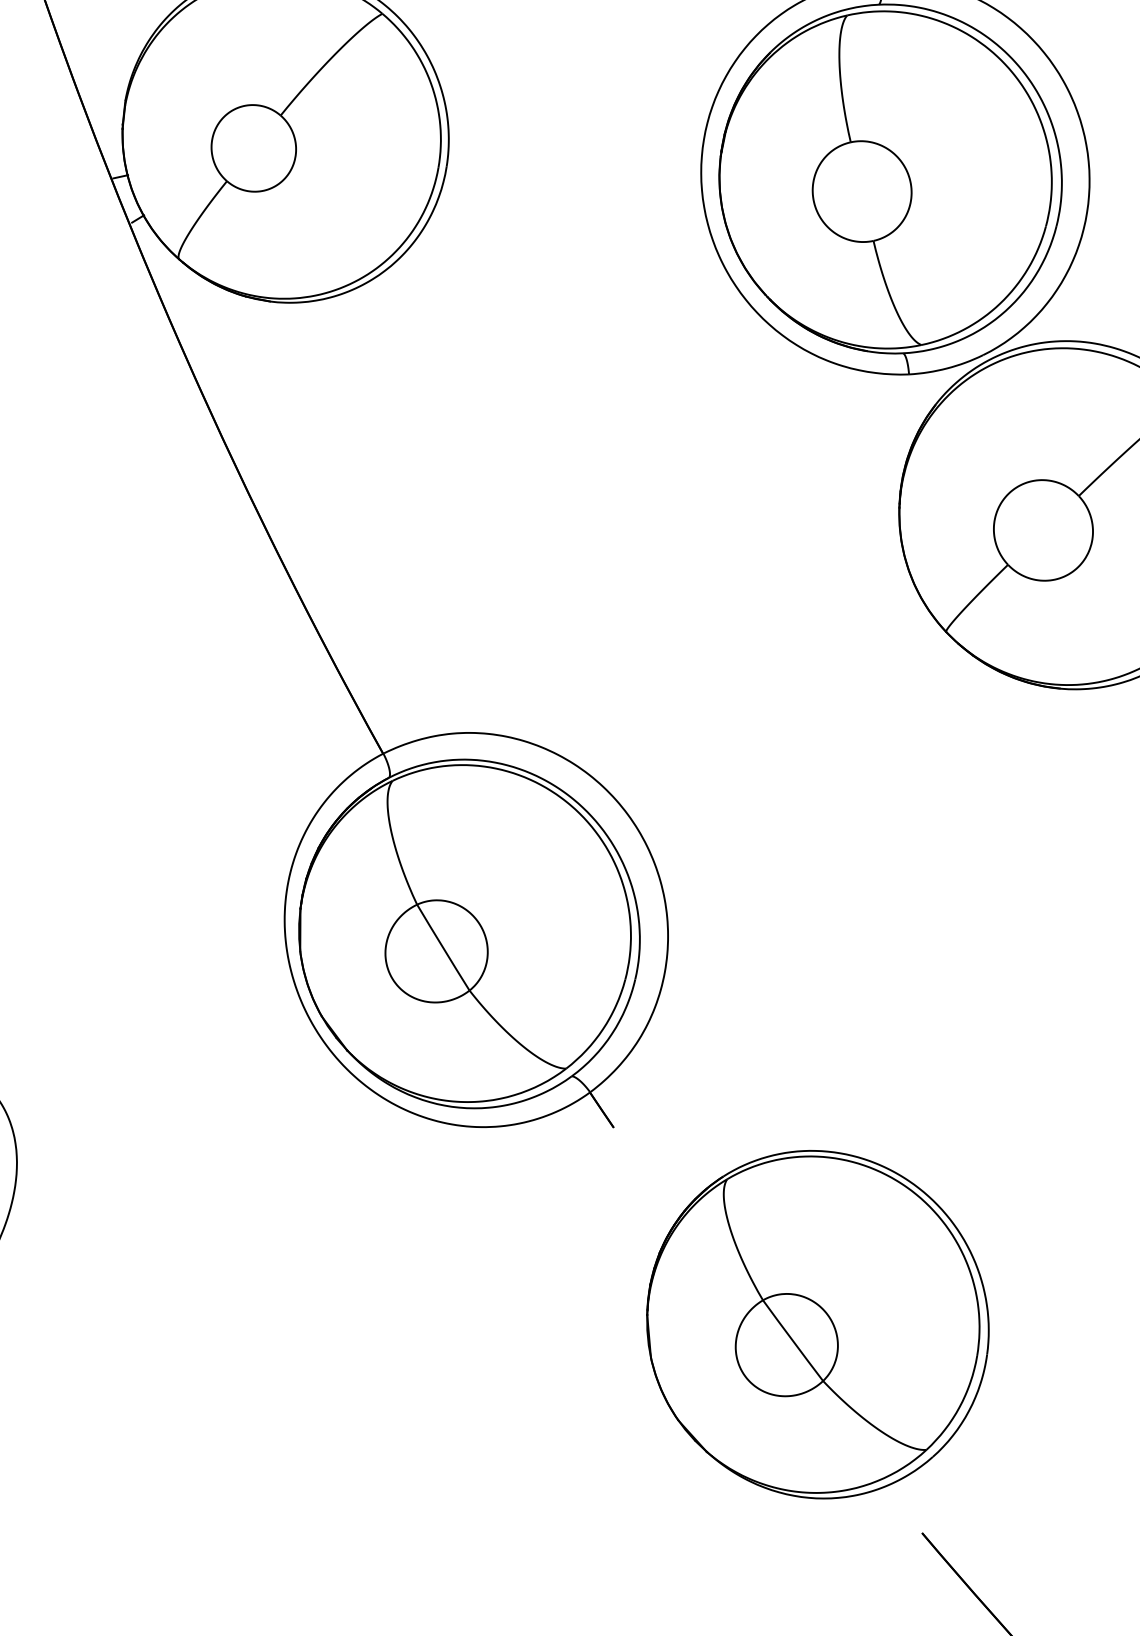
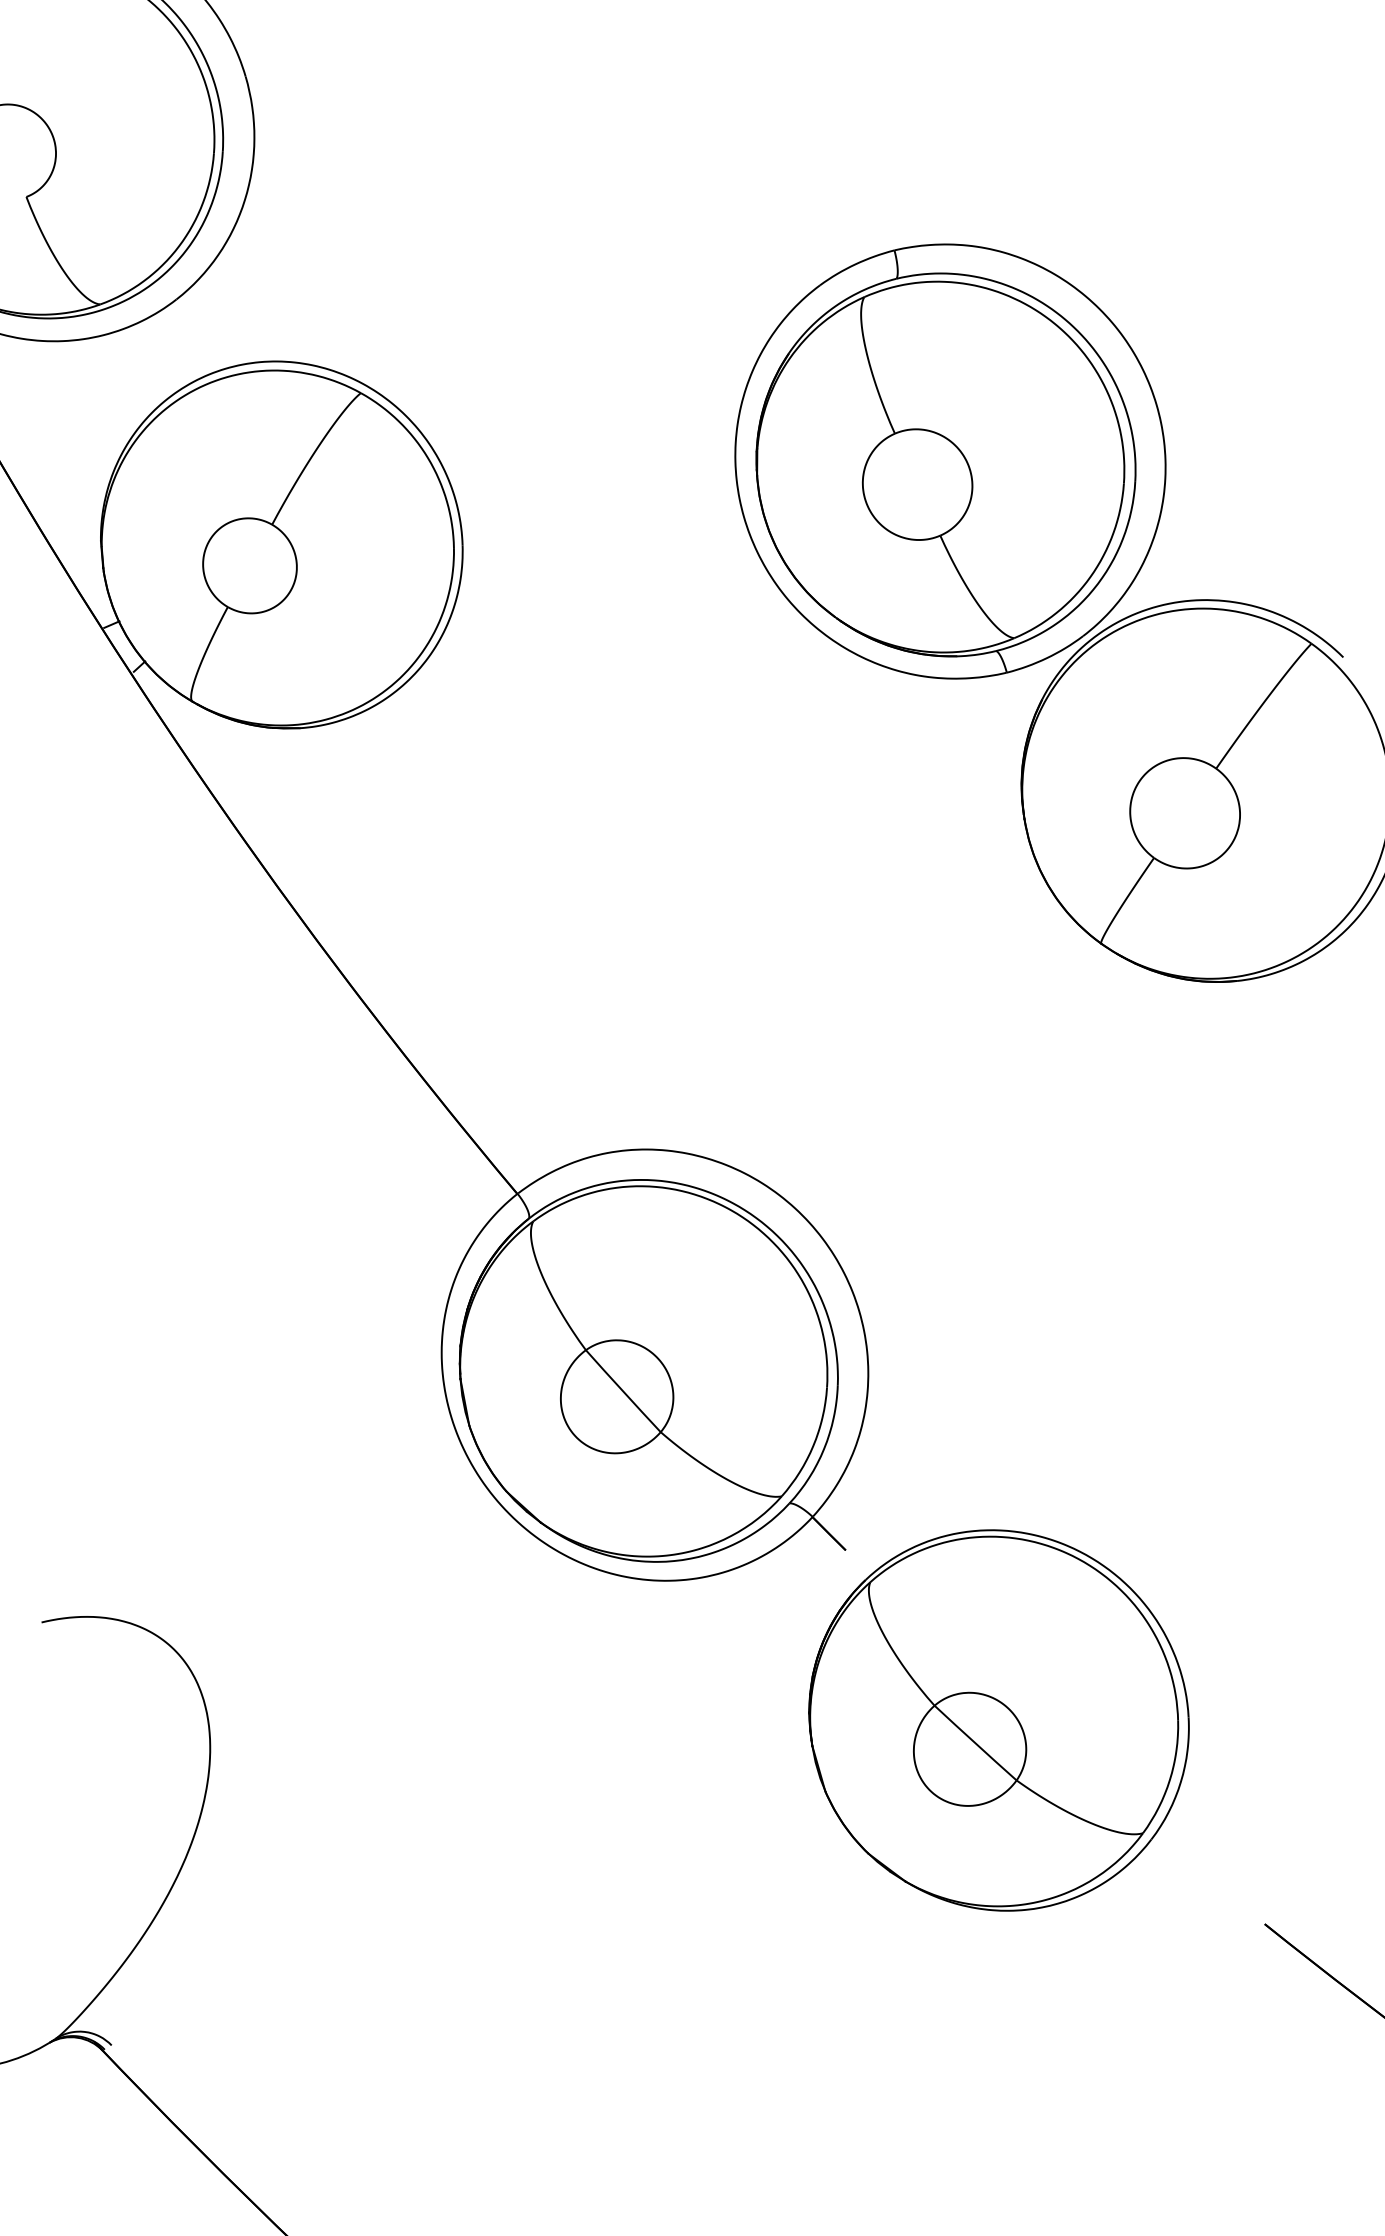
part: (817, 1324) -> (998, 1720), moved

